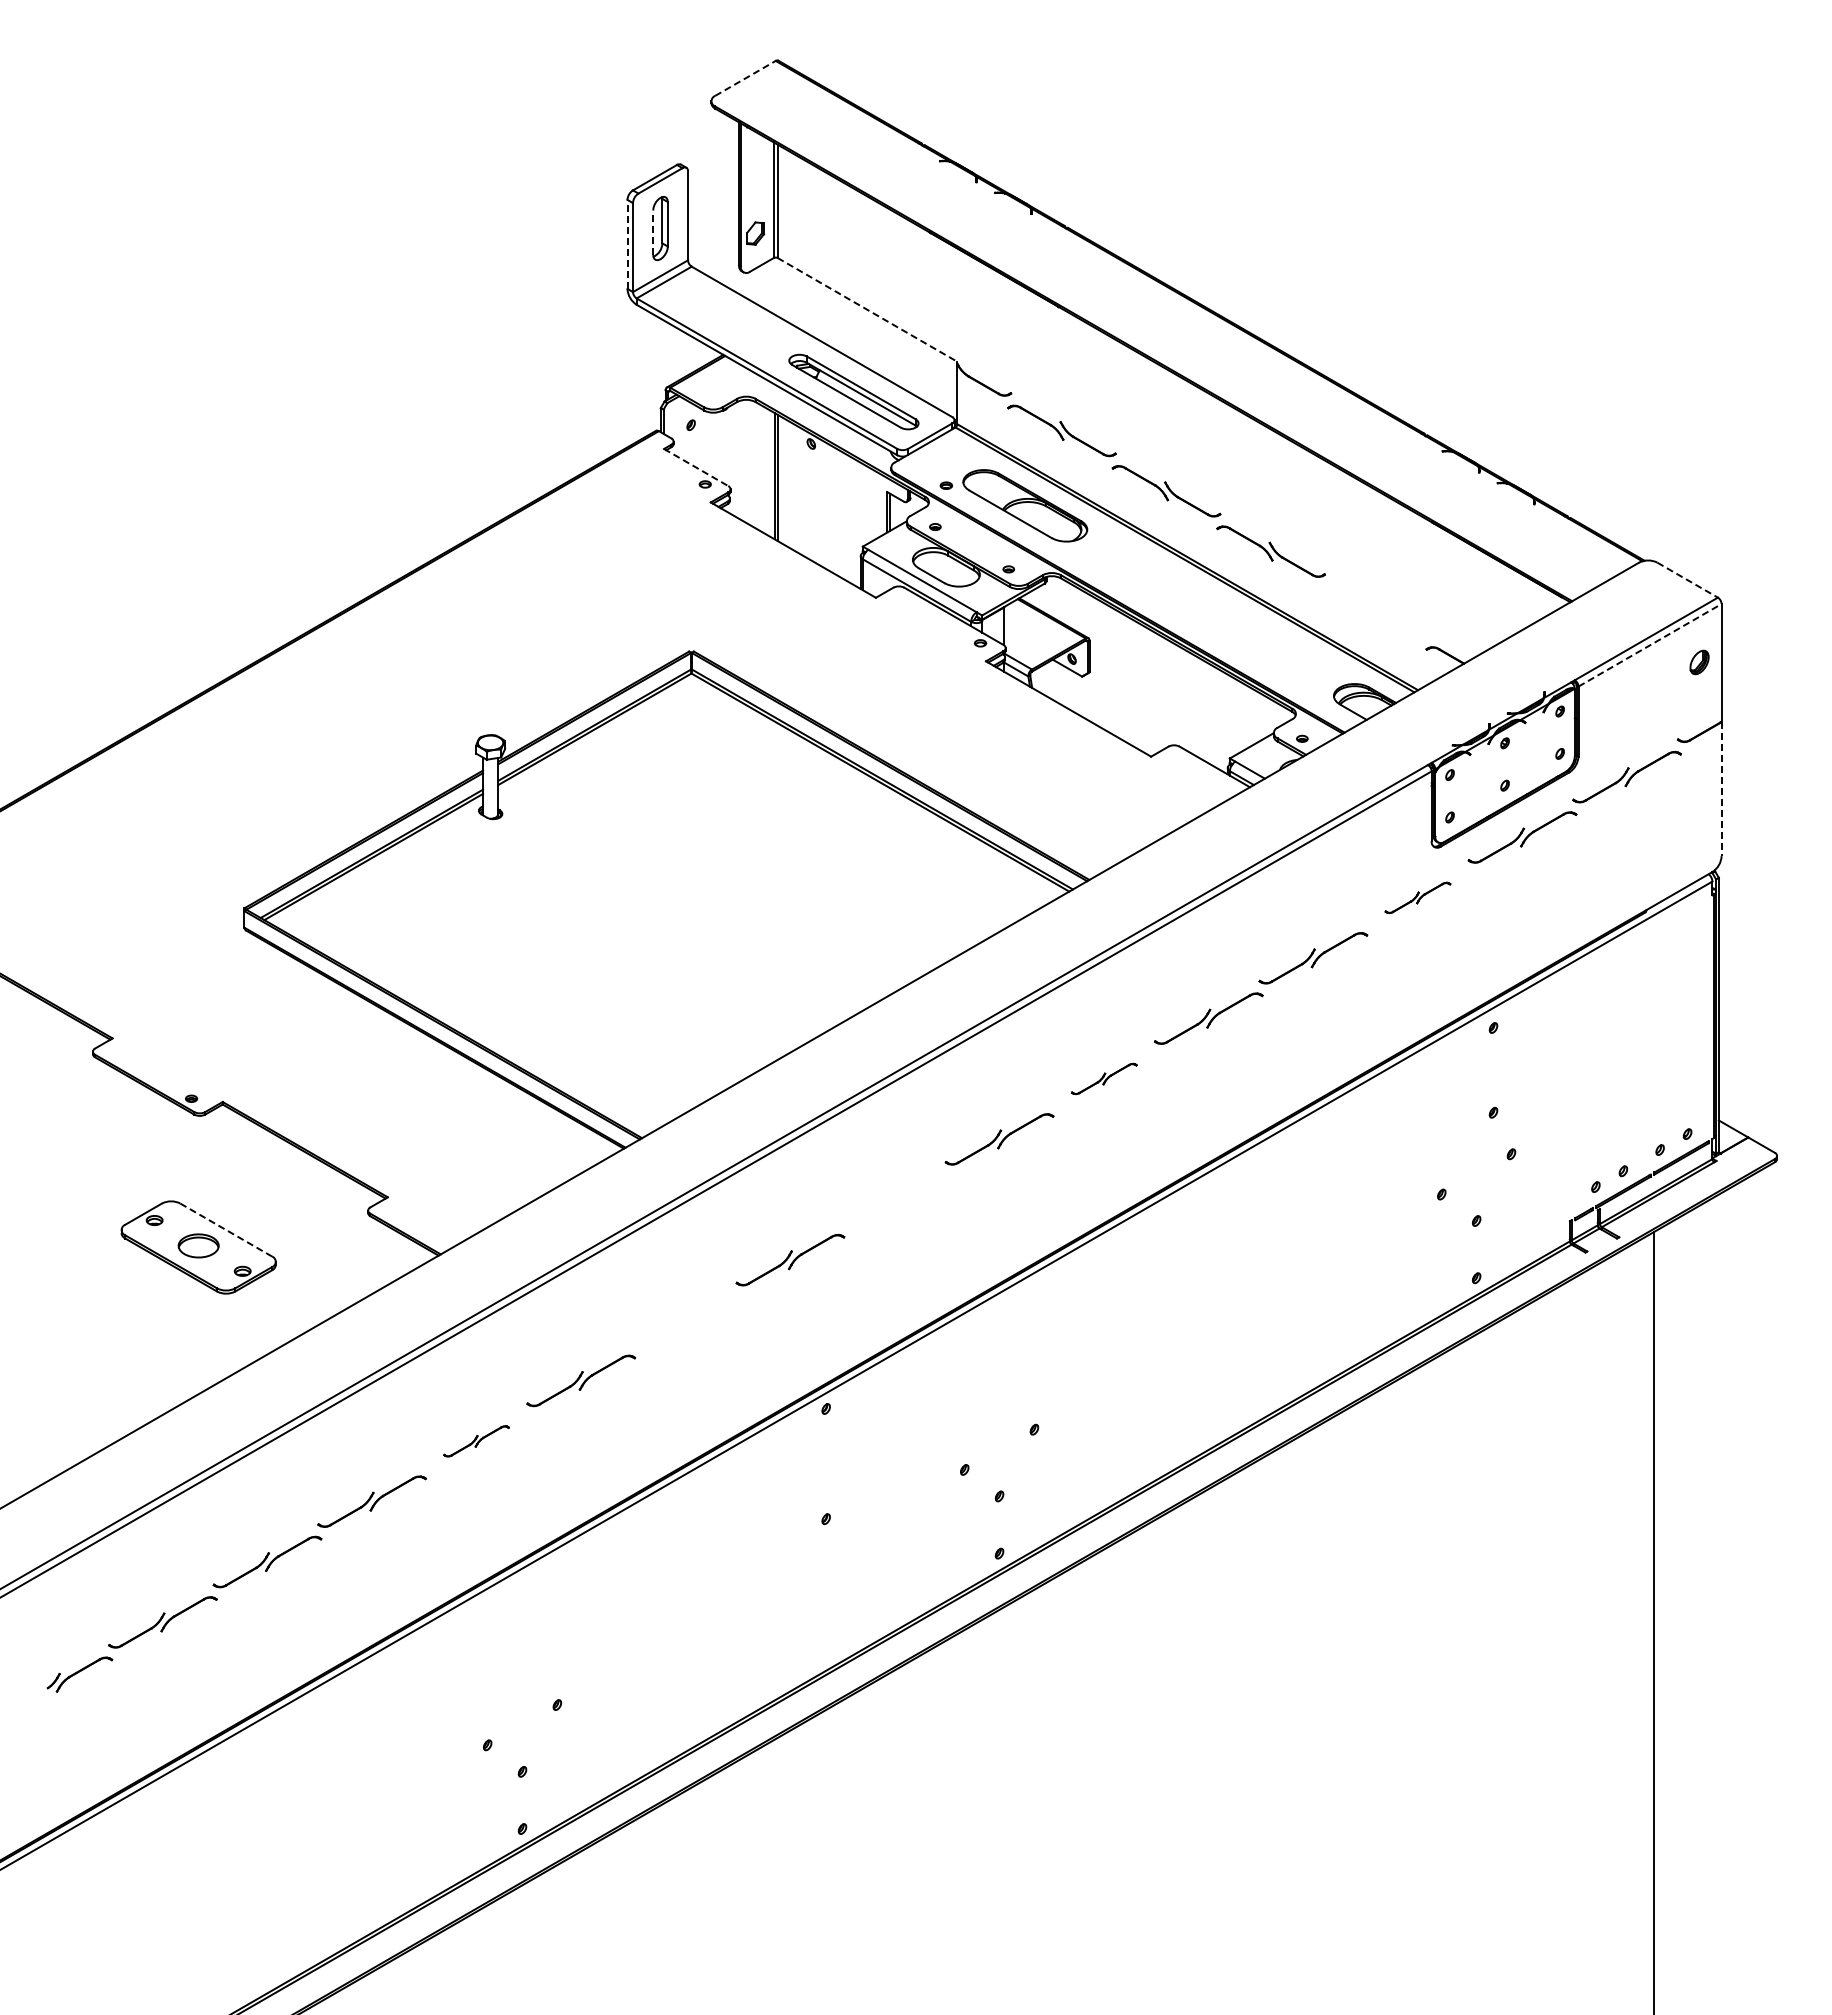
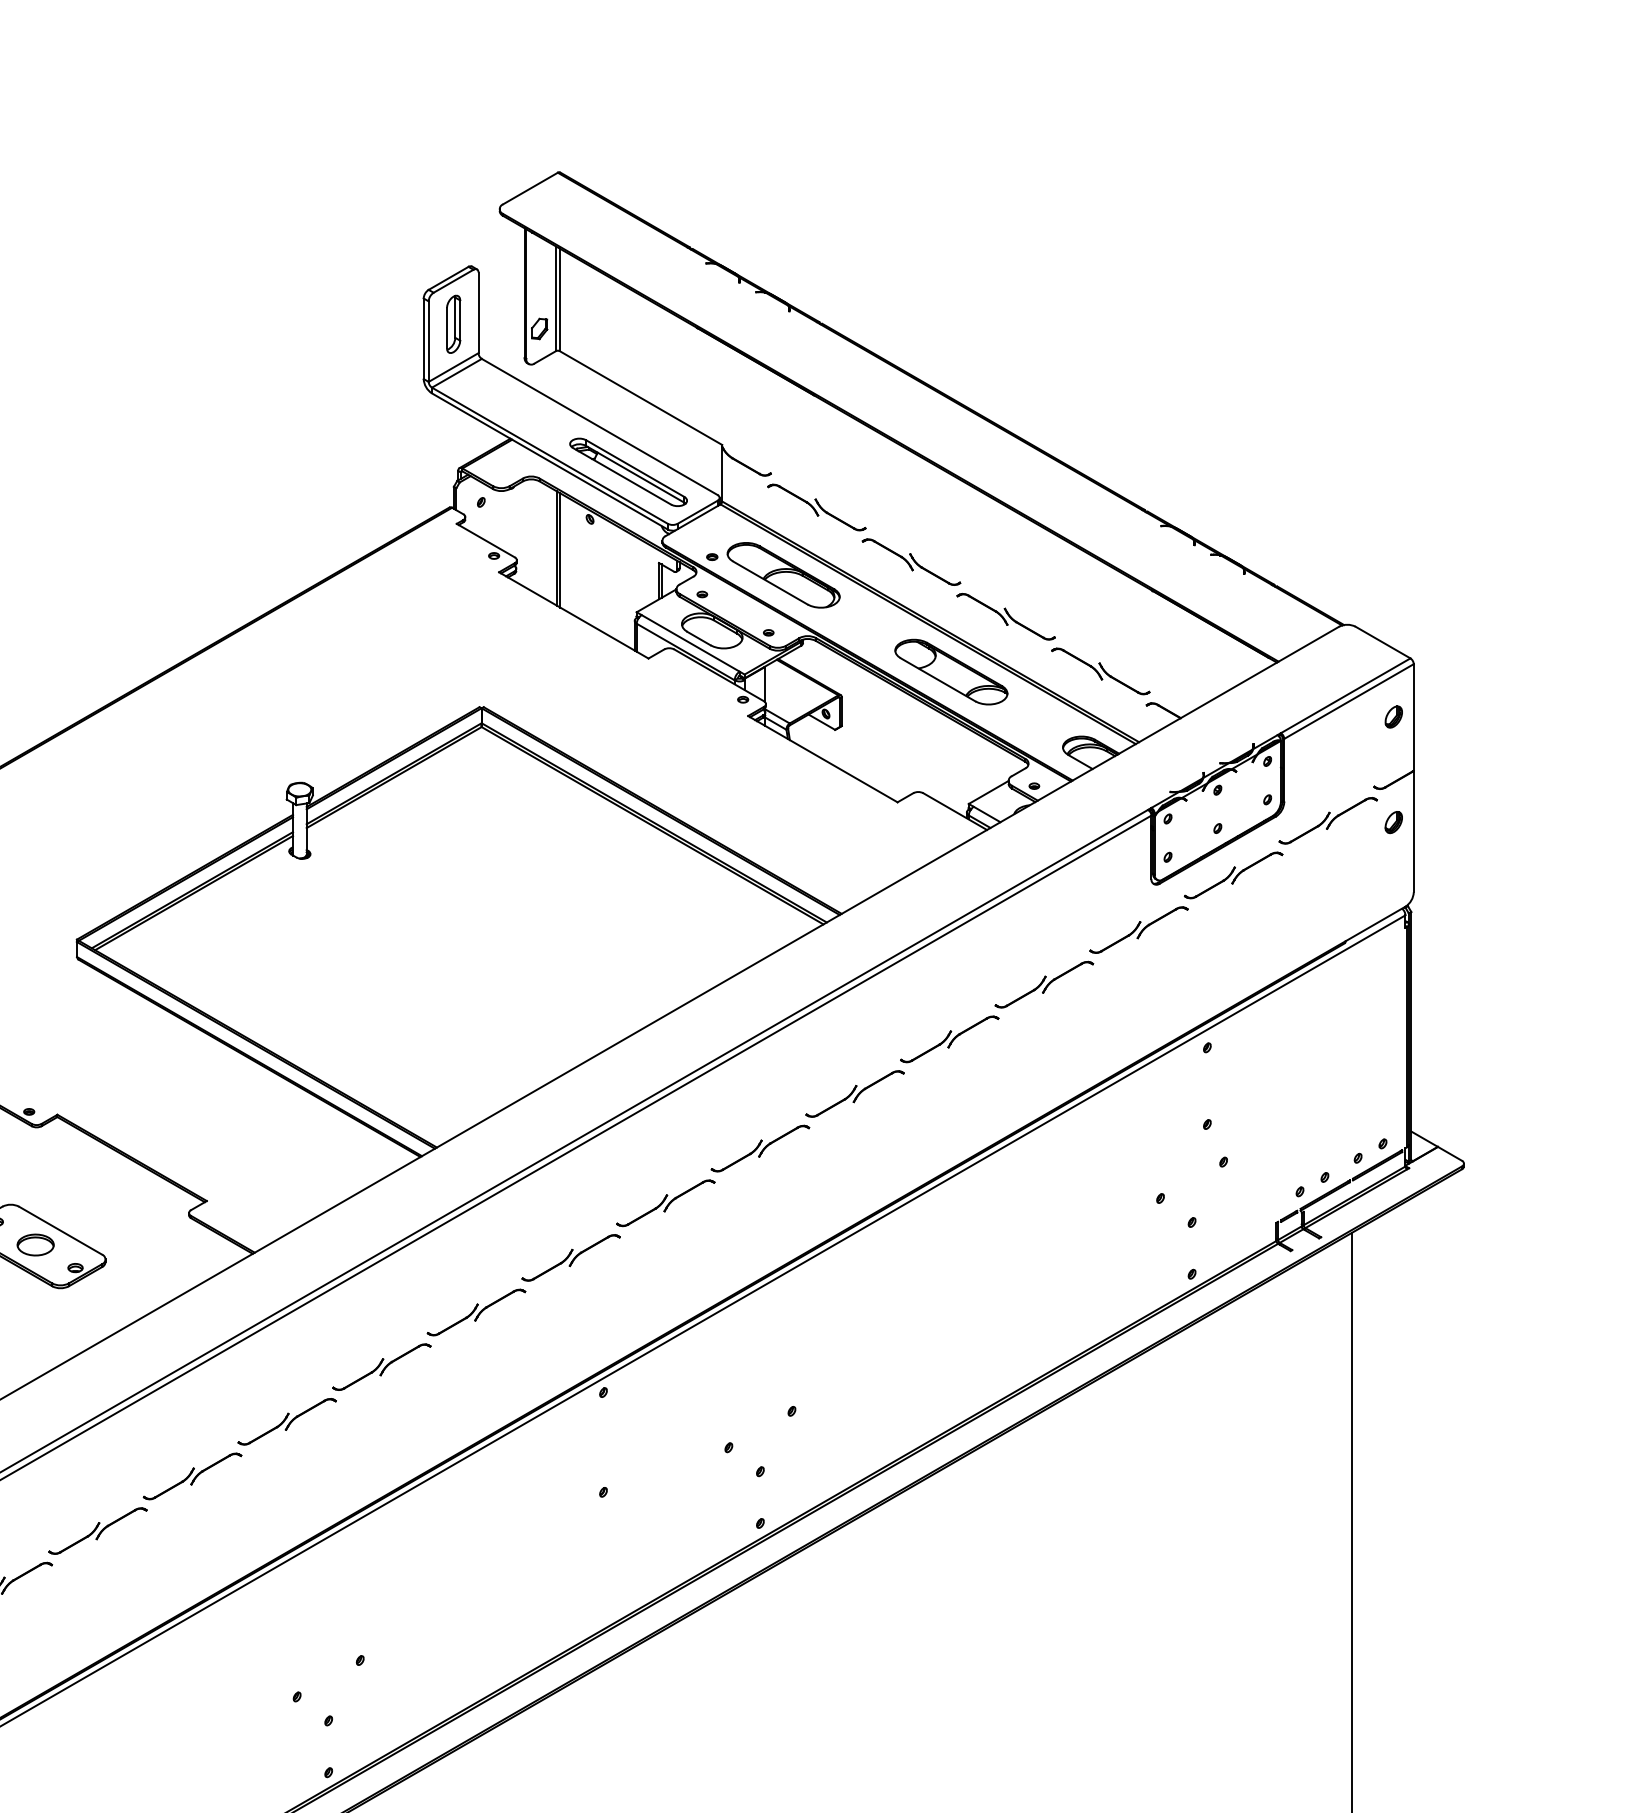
line: (745, 78) -> (530, 188), dashed -> solid
line: (653, 232) -> (447, 327), dashed -> solid
line: (627, 244) -> (423, 338), dashed -> solid
line: (867, 309) -> (640, 397), dashed -> solid
line: (696, 467) -> (486, 540), dashed -> solid
line: (1687, 580) -> (1382, 642), dashed -> solid
part: (1375, 611) -> (1100, 670), added
part: (1210, 612) -> (951, 671), added
line: (1650, 645) -> (1349, 701), dashed -> solid
part: (1699, 778) -> (1393, 822), added
line: (1721, 789) -> (1413, 832), dashed -> solid
part: (1417, 897) -> (1138, 929), size x1.67
part: (1104, 1078) -> (855, 1093), size x1.67
part: (894, 1199) -> (665, 1203), added
line: (226, 1230) -> (60, 1231), dashed -> solid
part: (685, 1320) -> (476, 1312), added
part: (476, 1441) -> (287, 1422), size x1.67

